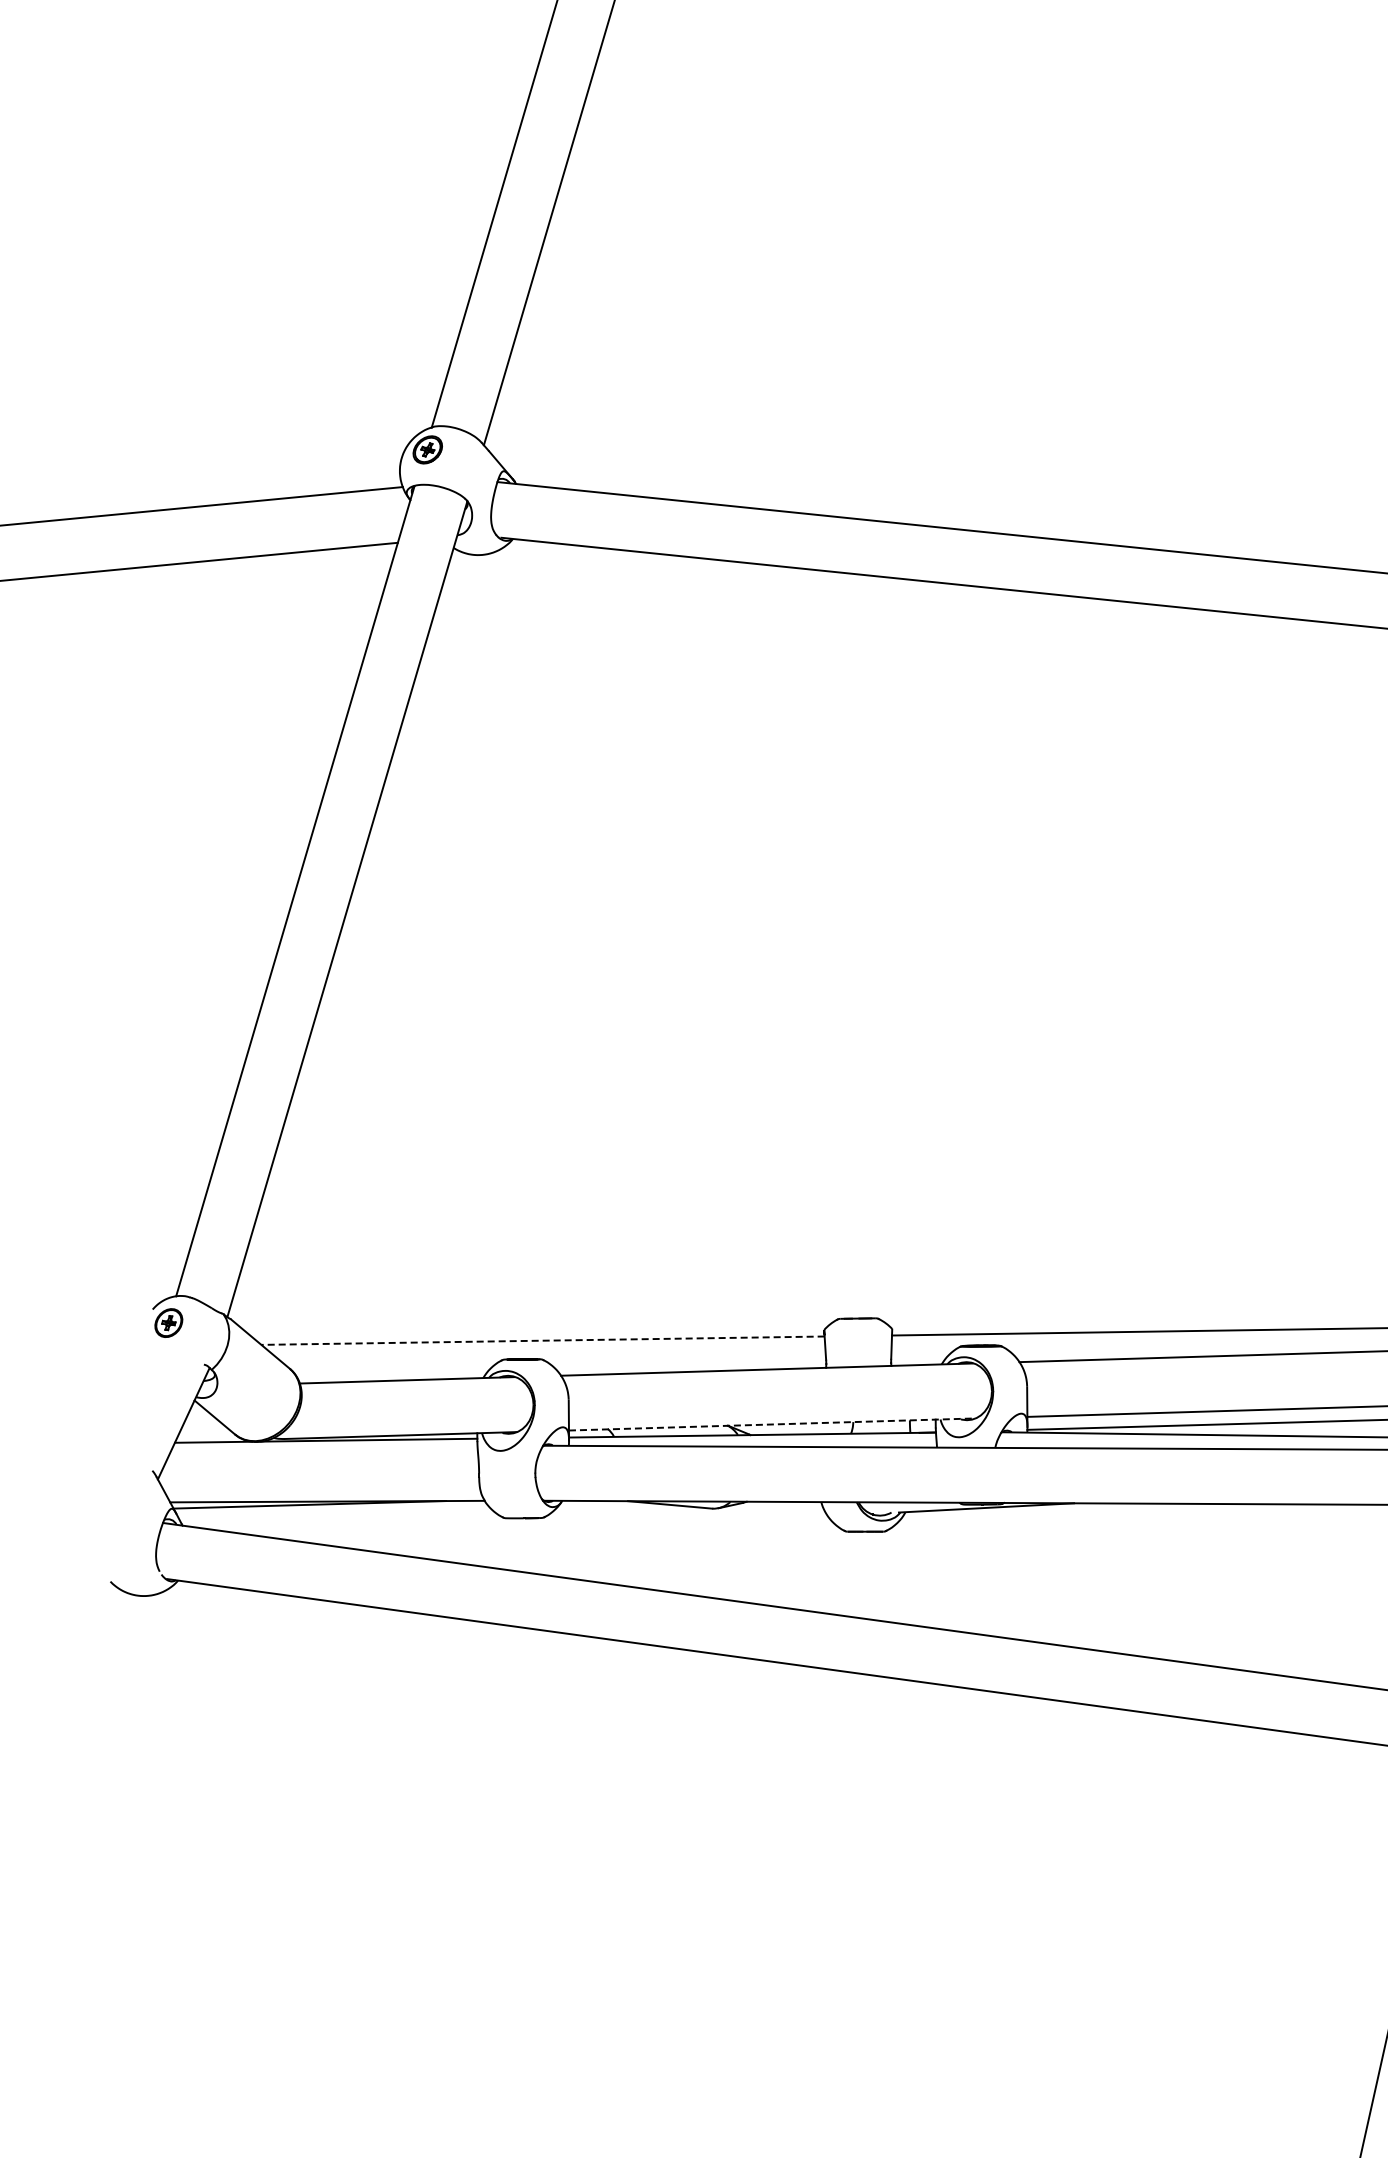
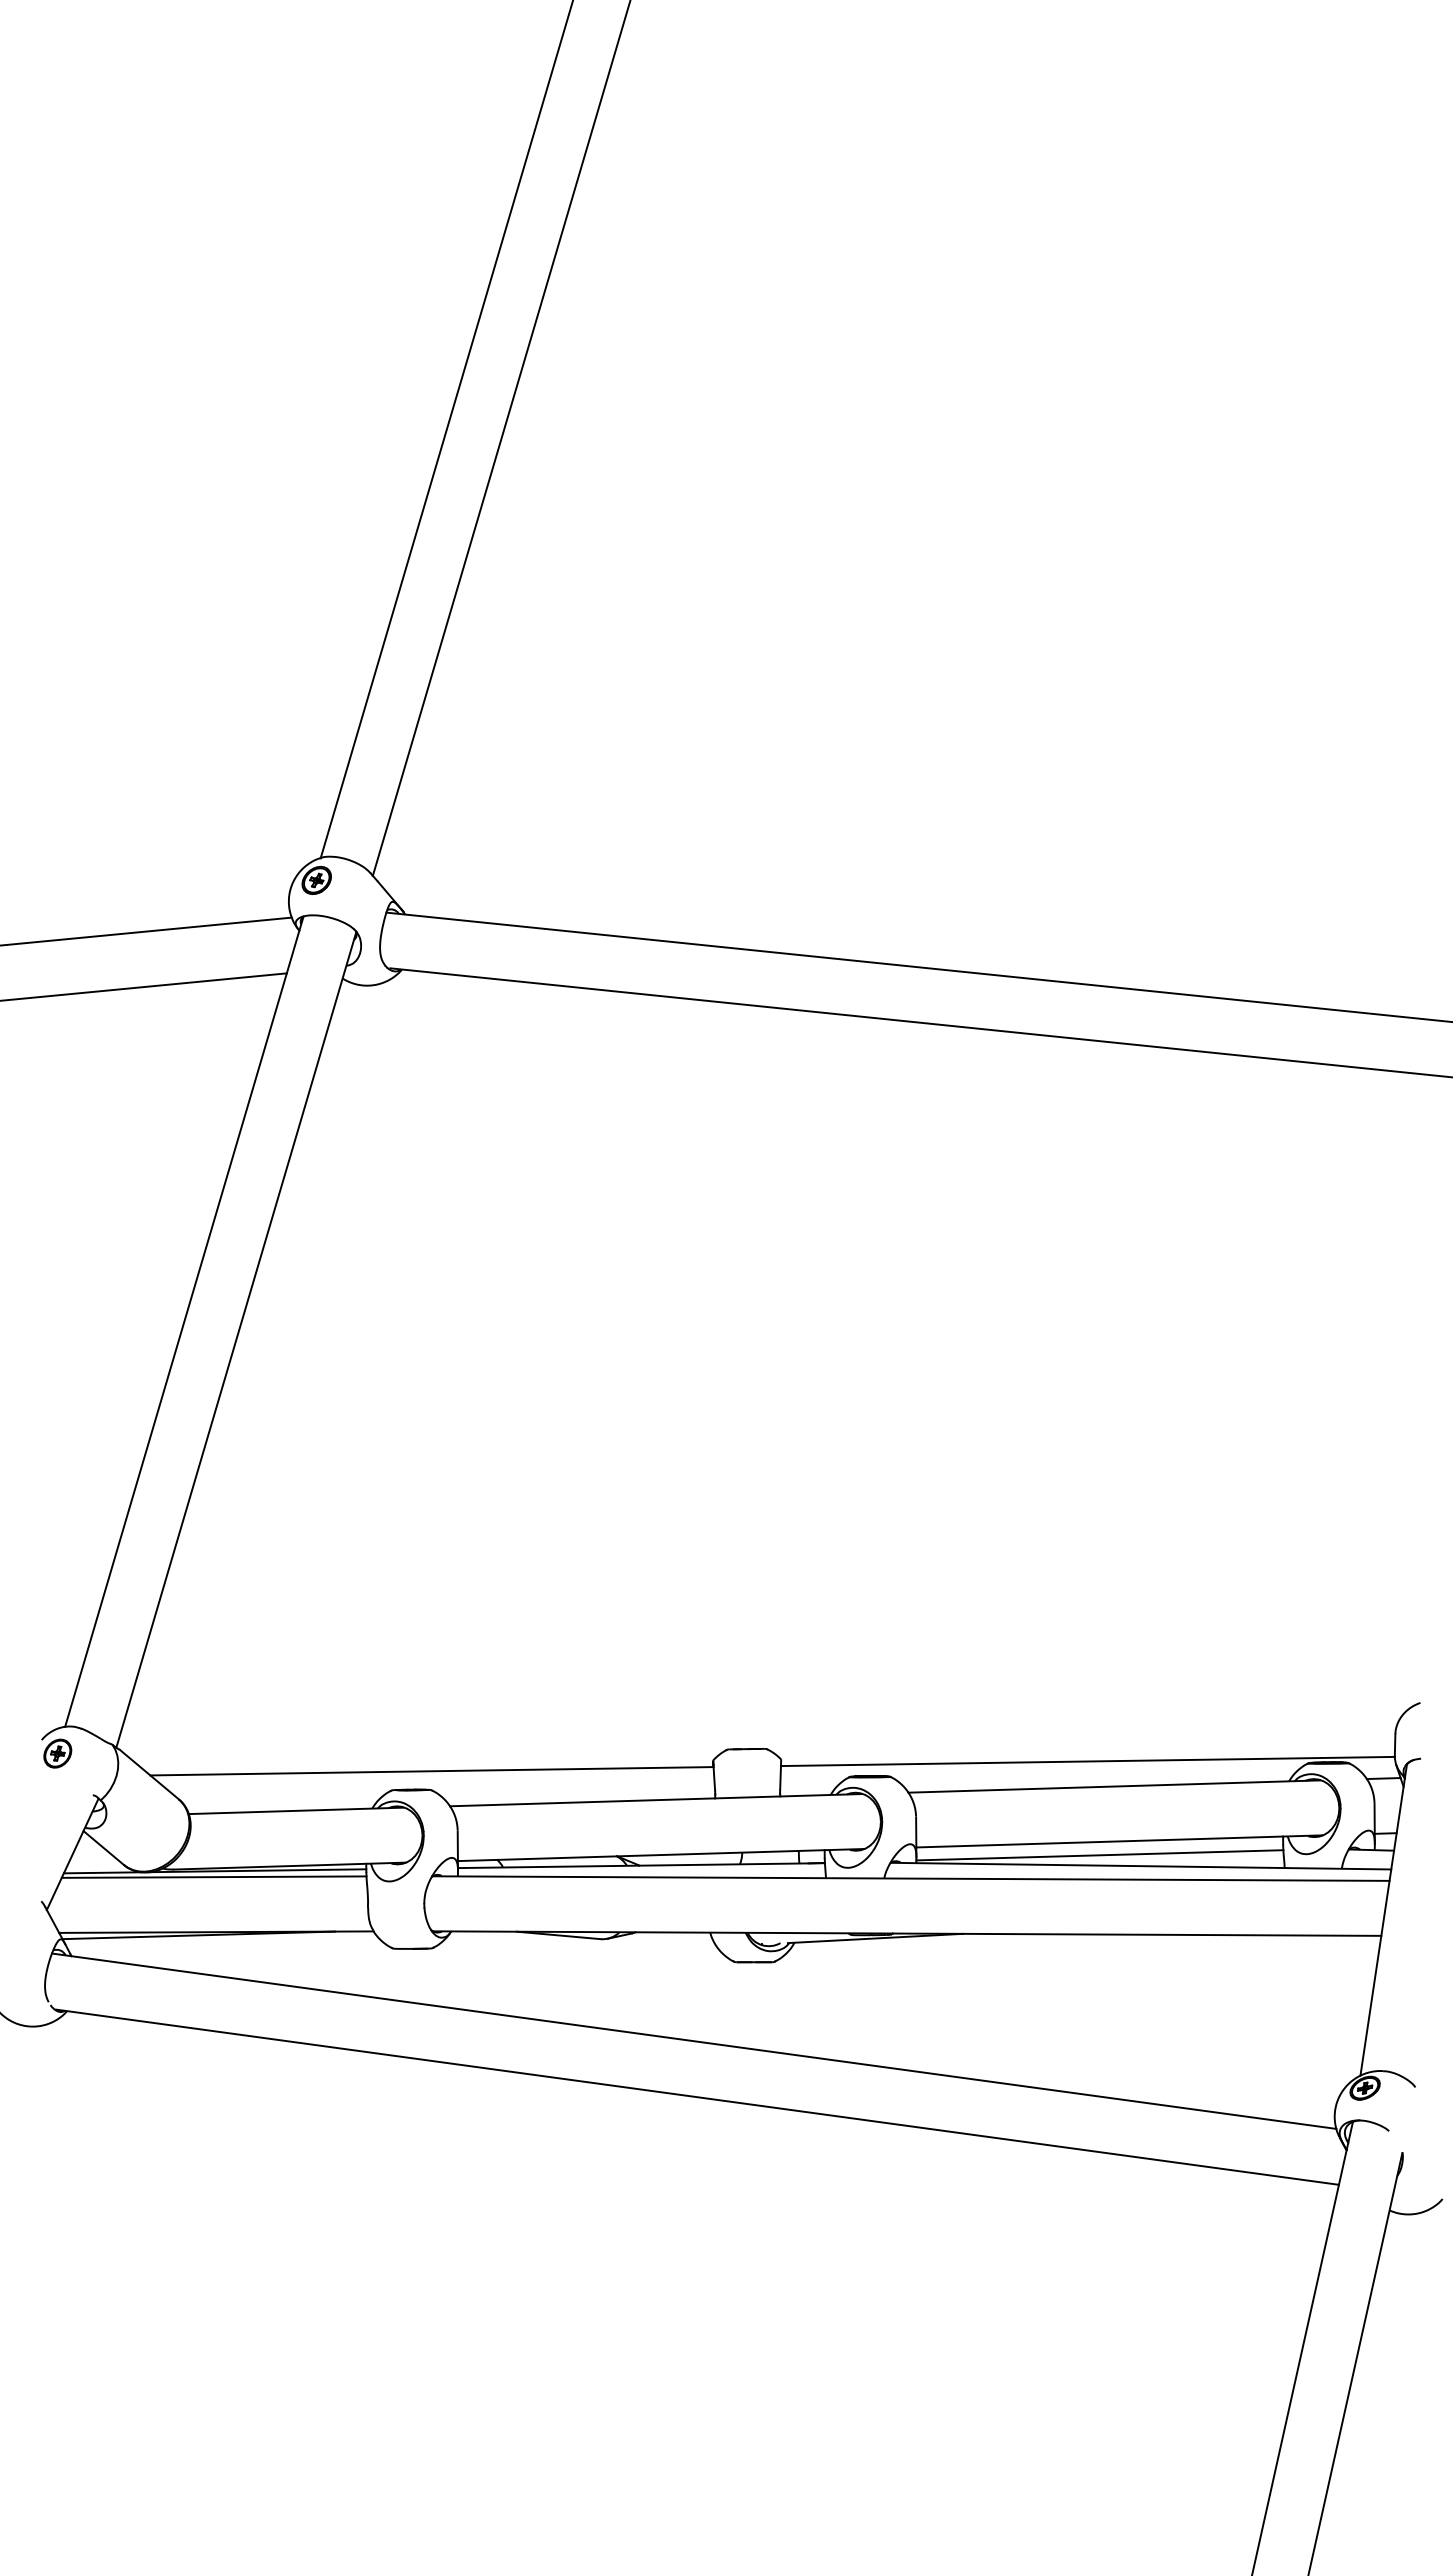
line: (542, 1340) -> (431, 1771), dashed -> solid
line: (772, 1424) -> (661, 1855), dashed -> solid
line: (324, 1445) -> (213, 1876), added

